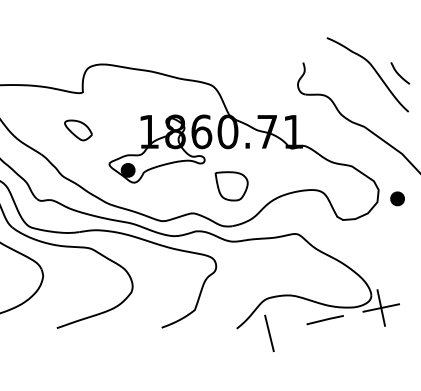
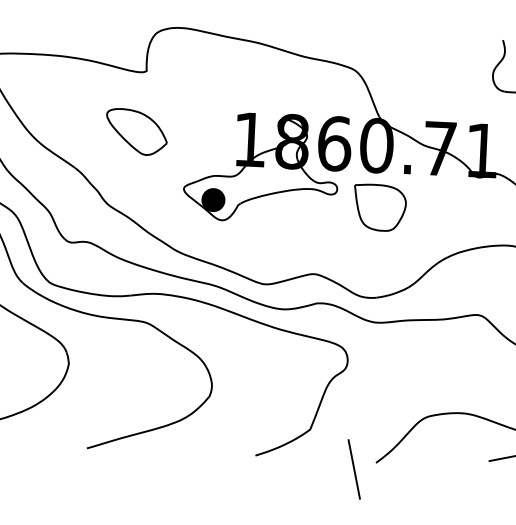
part: (78, 130) -> (136, 132), size x1.4
part: (231, 186) -> (379, 208), moved
line: (269, 333) -> (354, 469), moved

